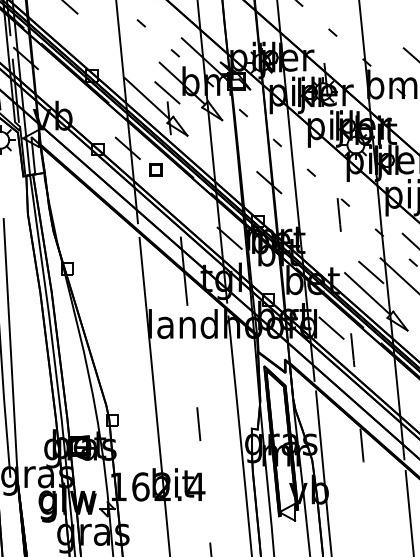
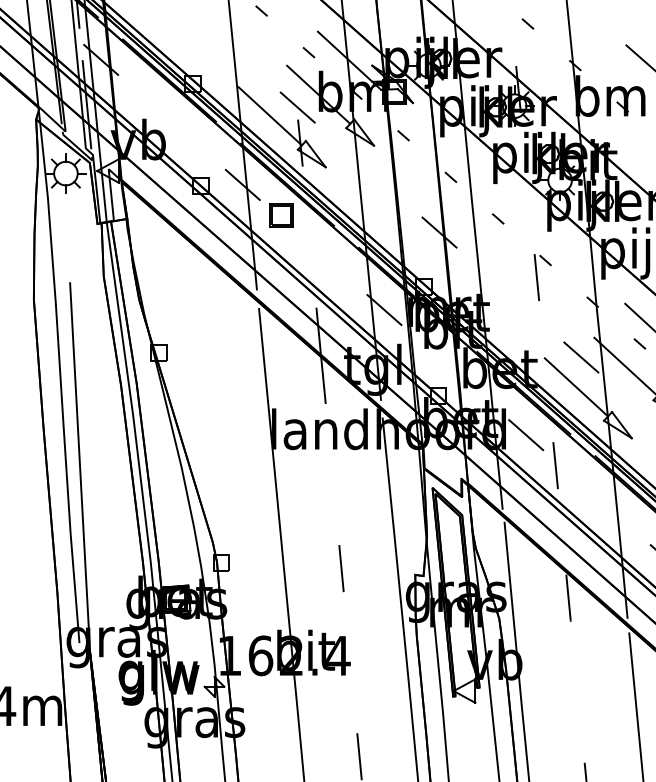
part: (155, 170) -> (281, 215), size x1.43

